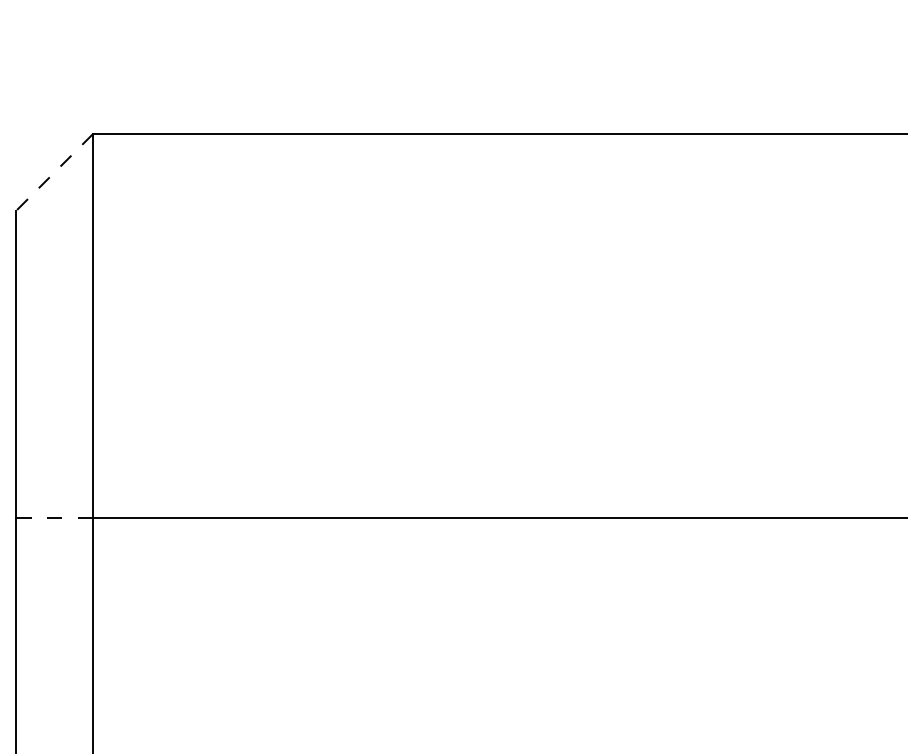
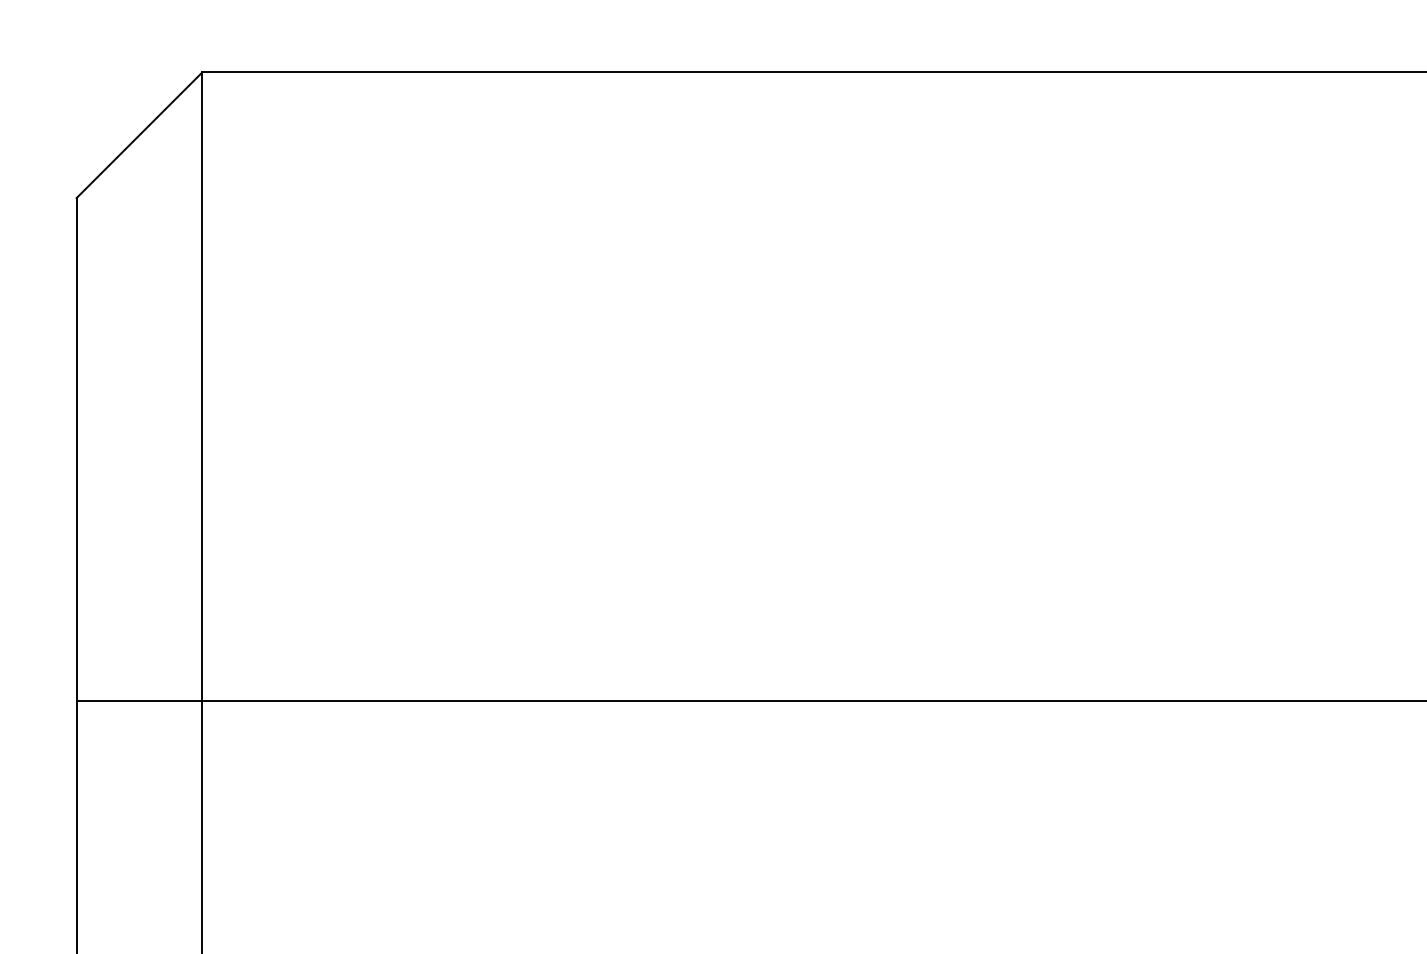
line: (54, 172) -> (139, 135), dashed -> solid
line: (55, 518) -> (140, 701), dashed -> solid

